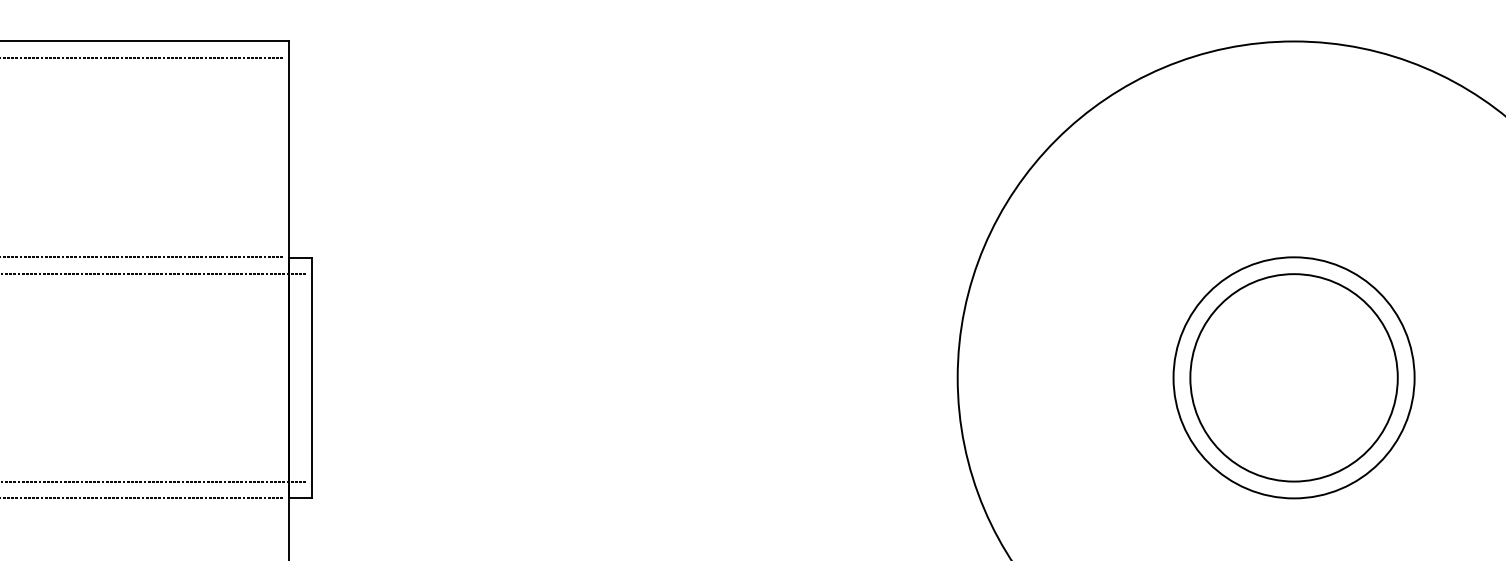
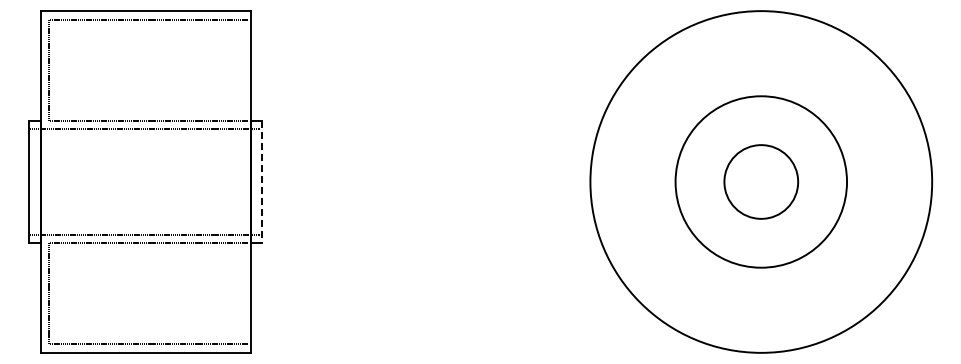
circle: (1292, 376) -> (760, 181), size x0.7
circle: (1294, 376) -> (761, 181), size x1.4
line: (312, 378) -> (262, 182), solid -> dashed

